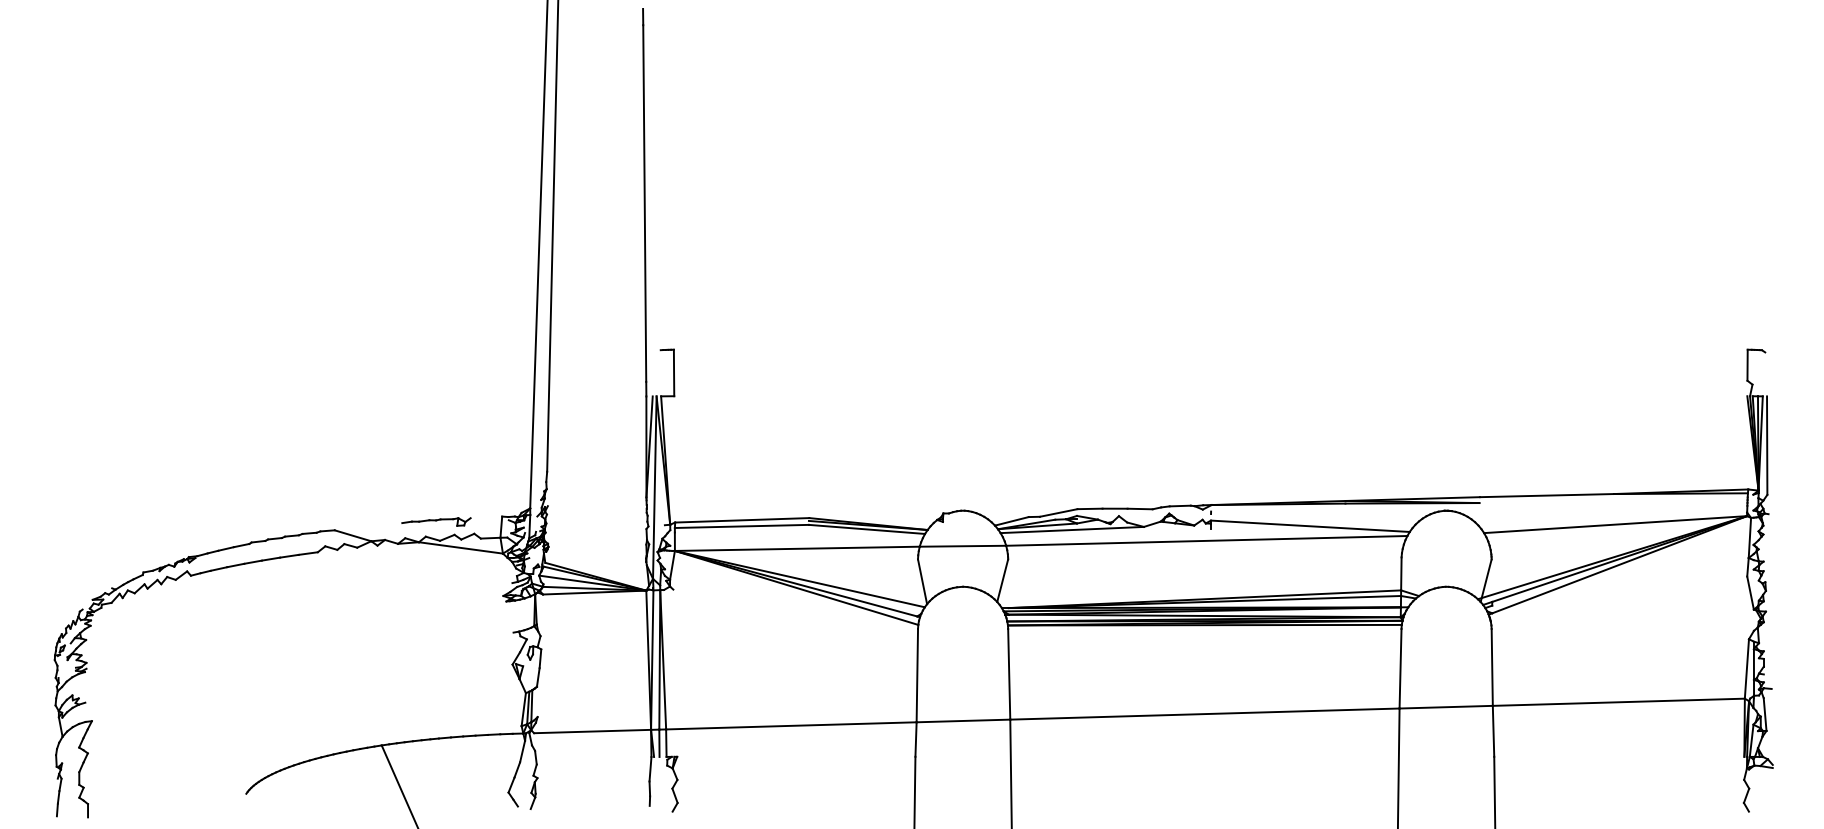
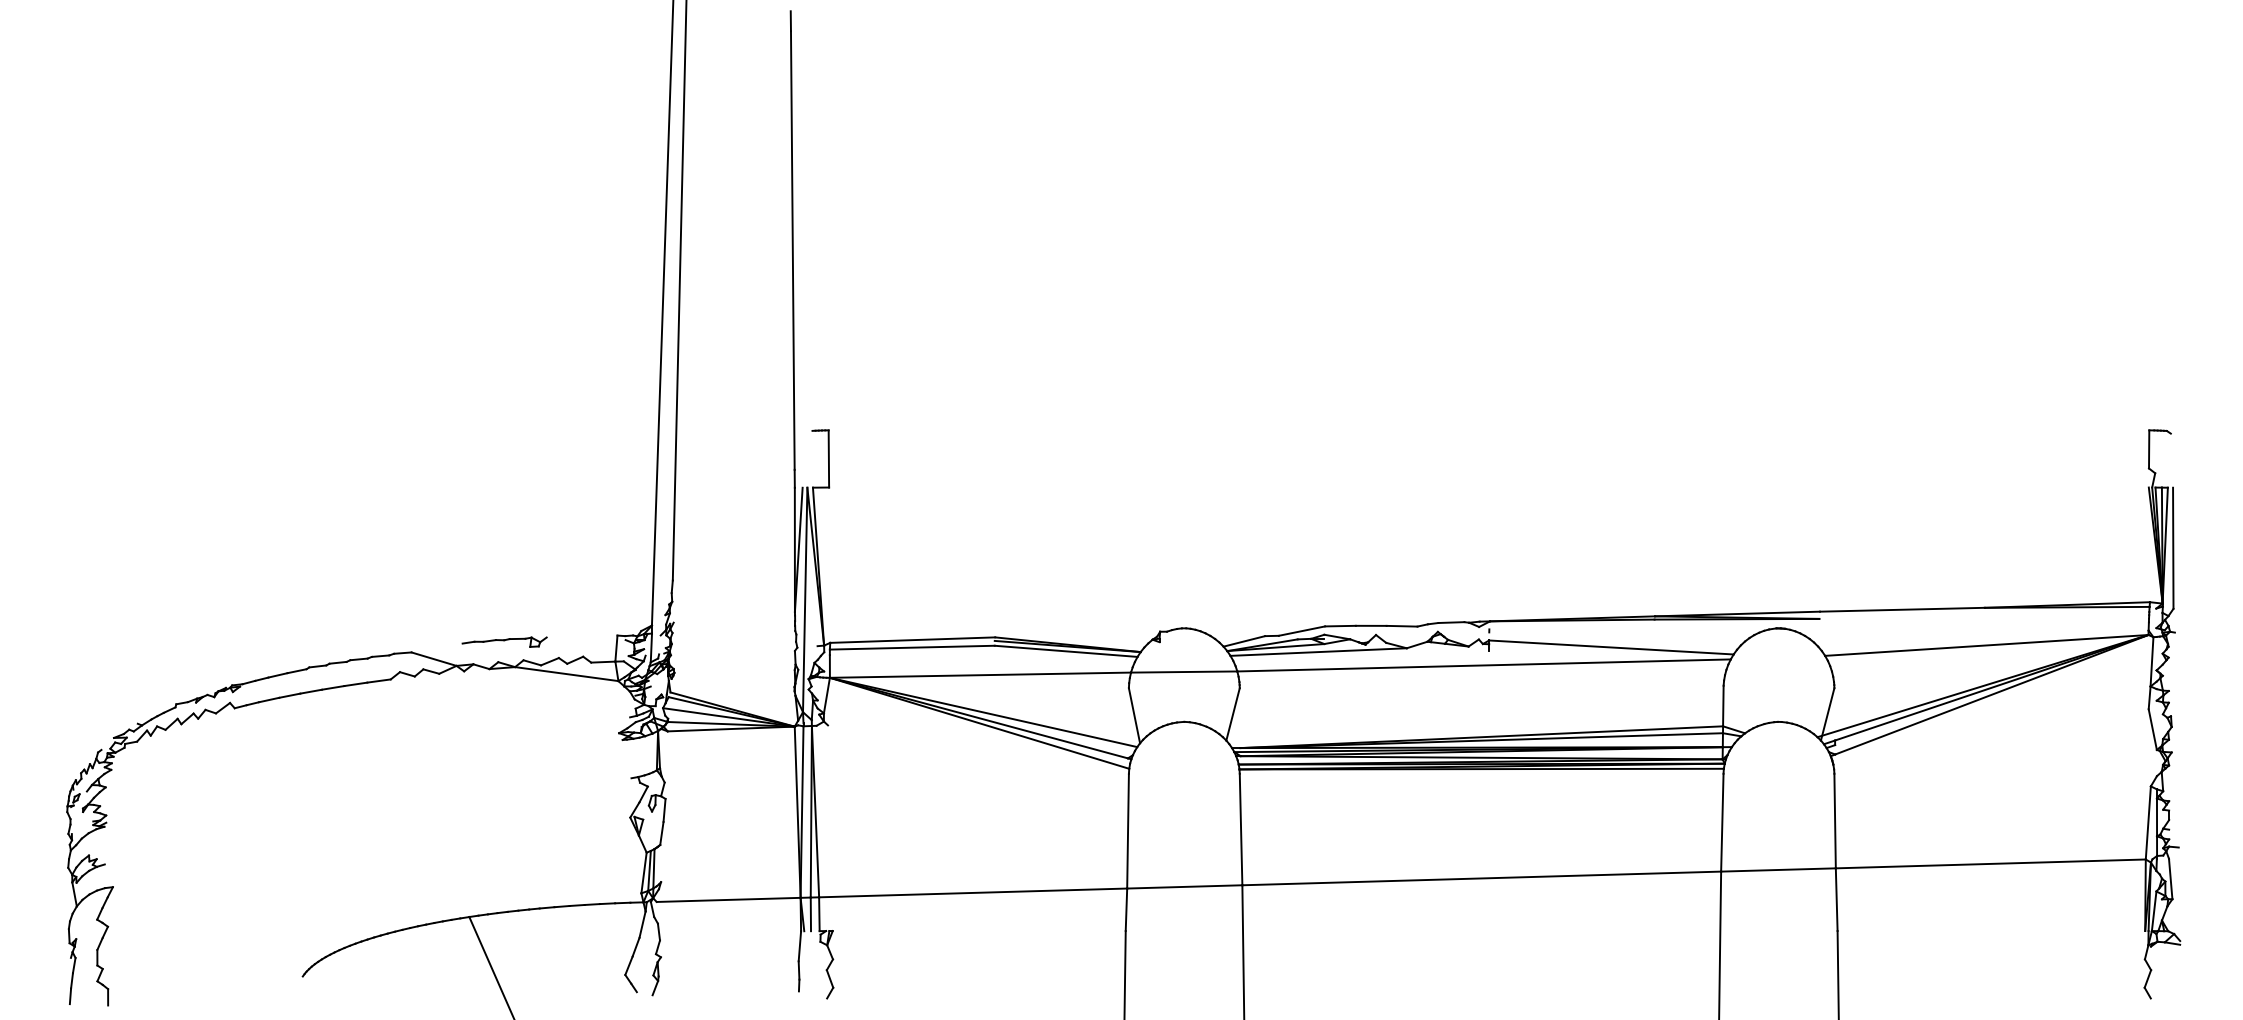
part: (436, 521) -> (504, 641), moved

